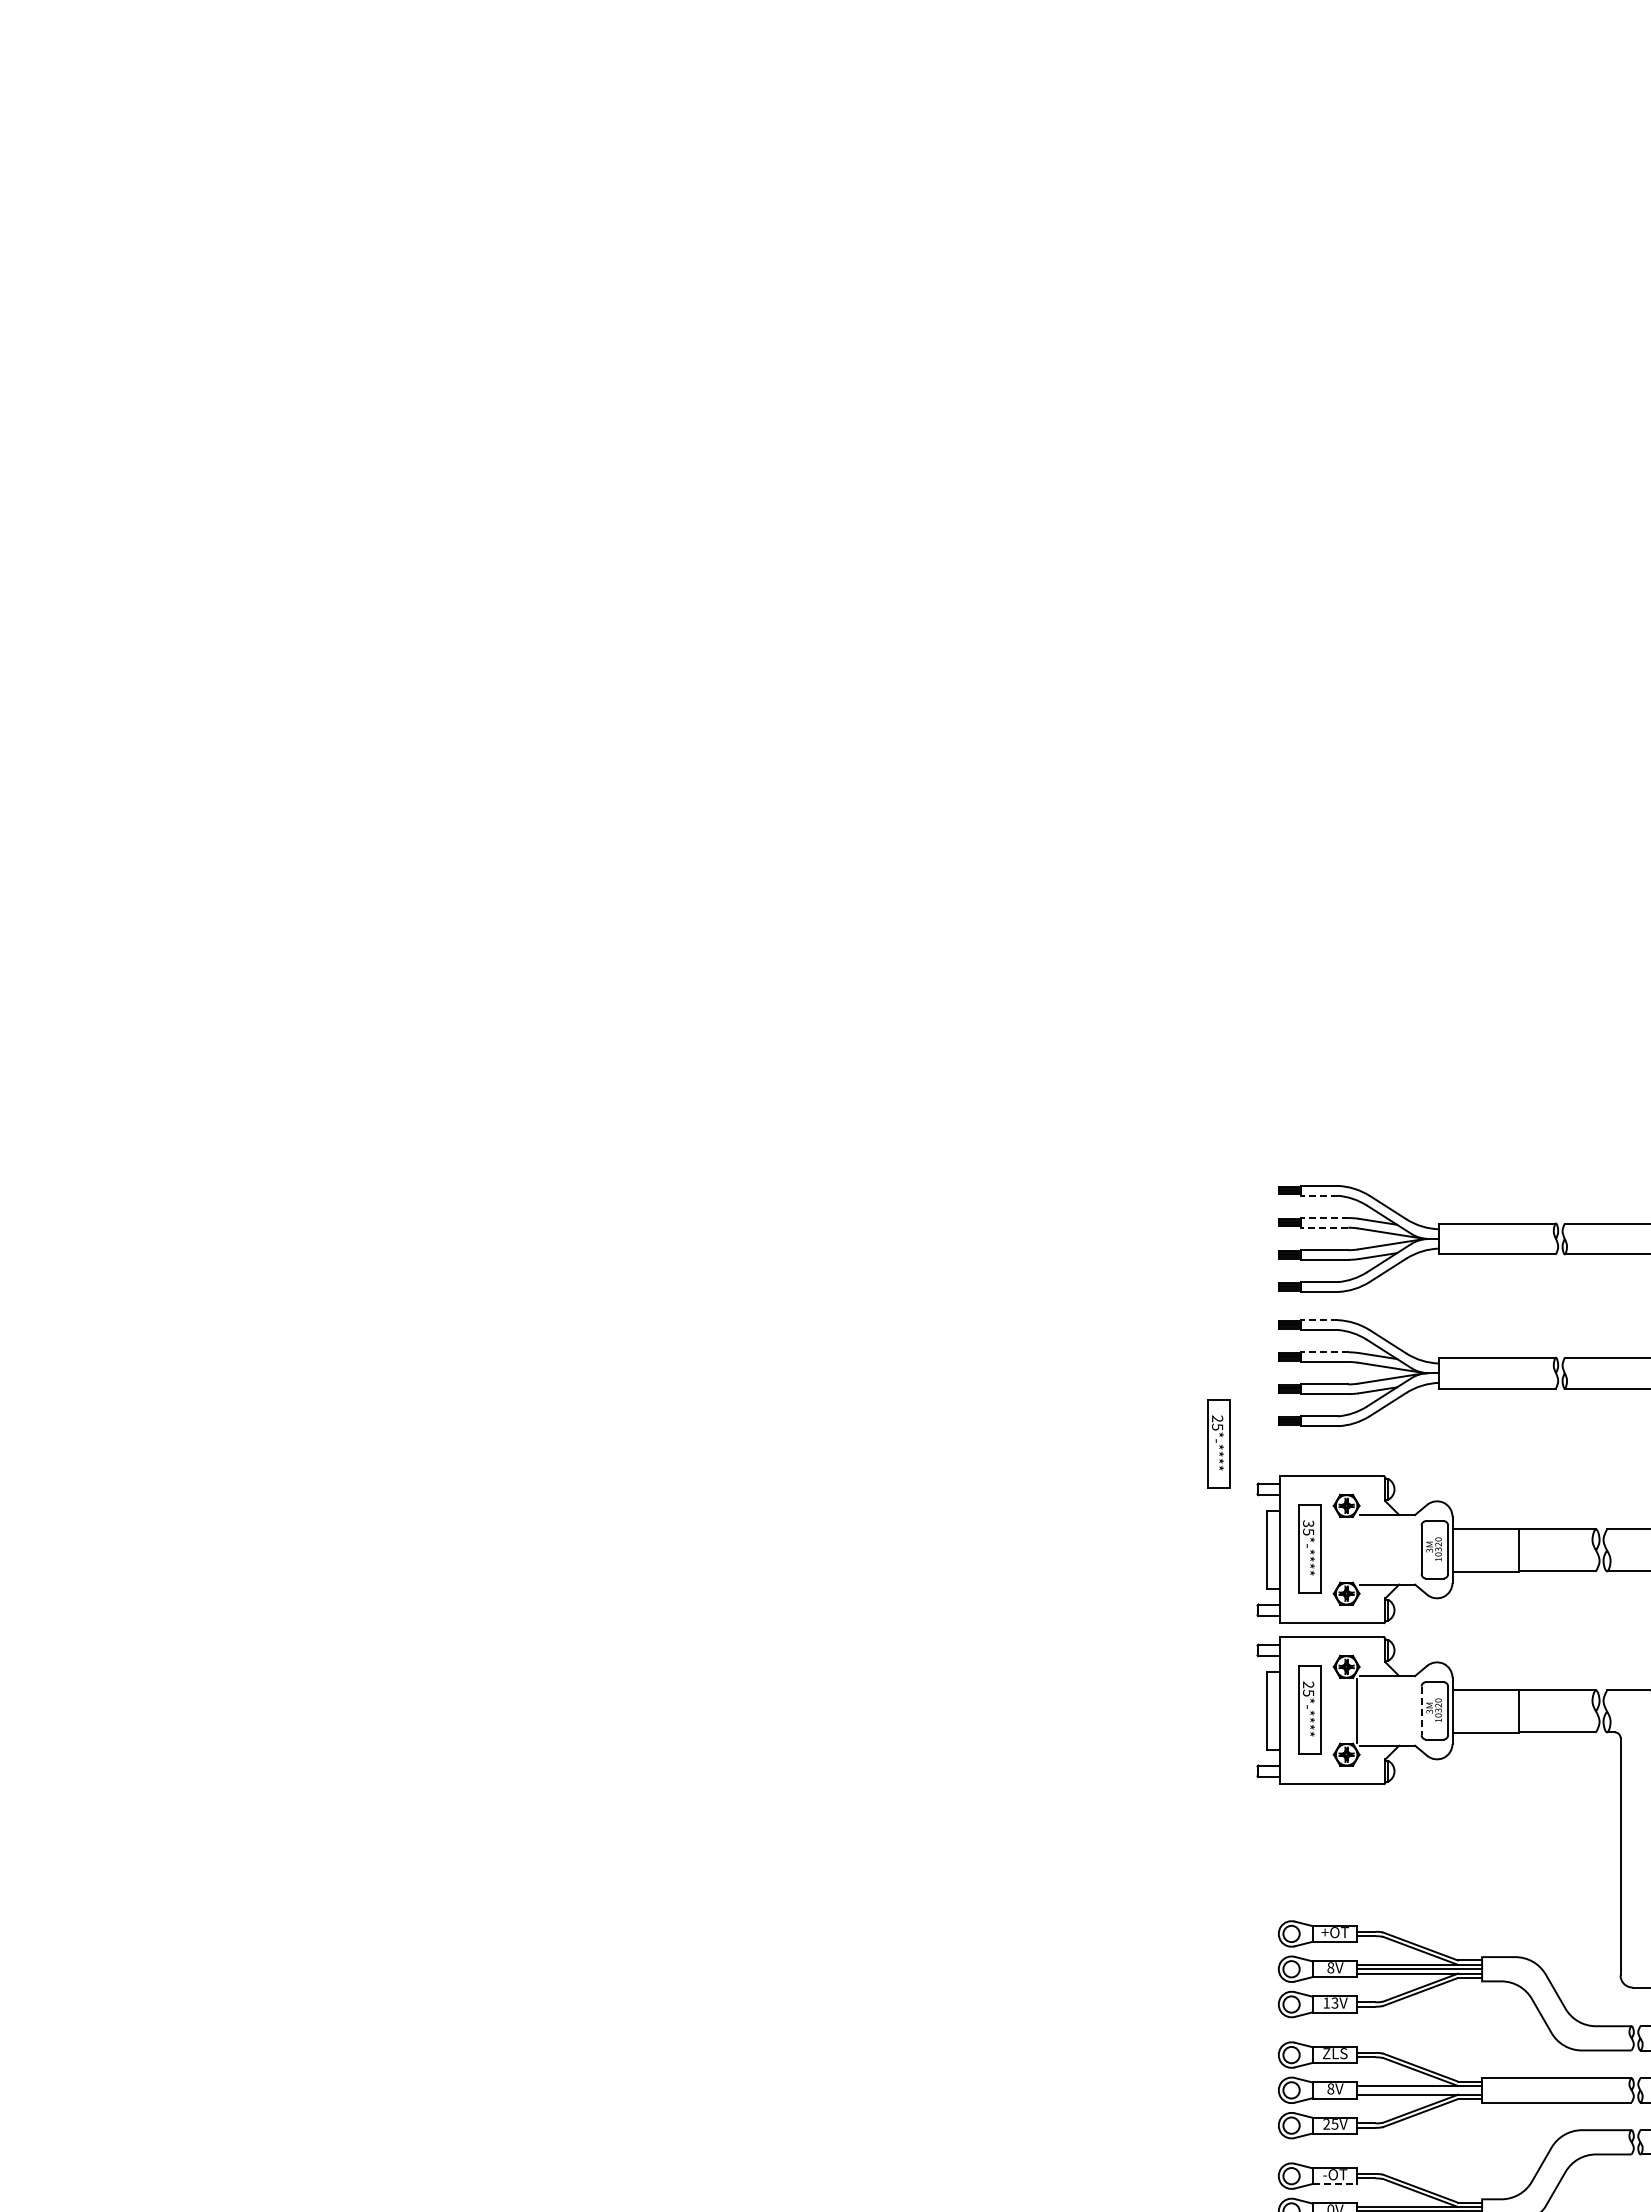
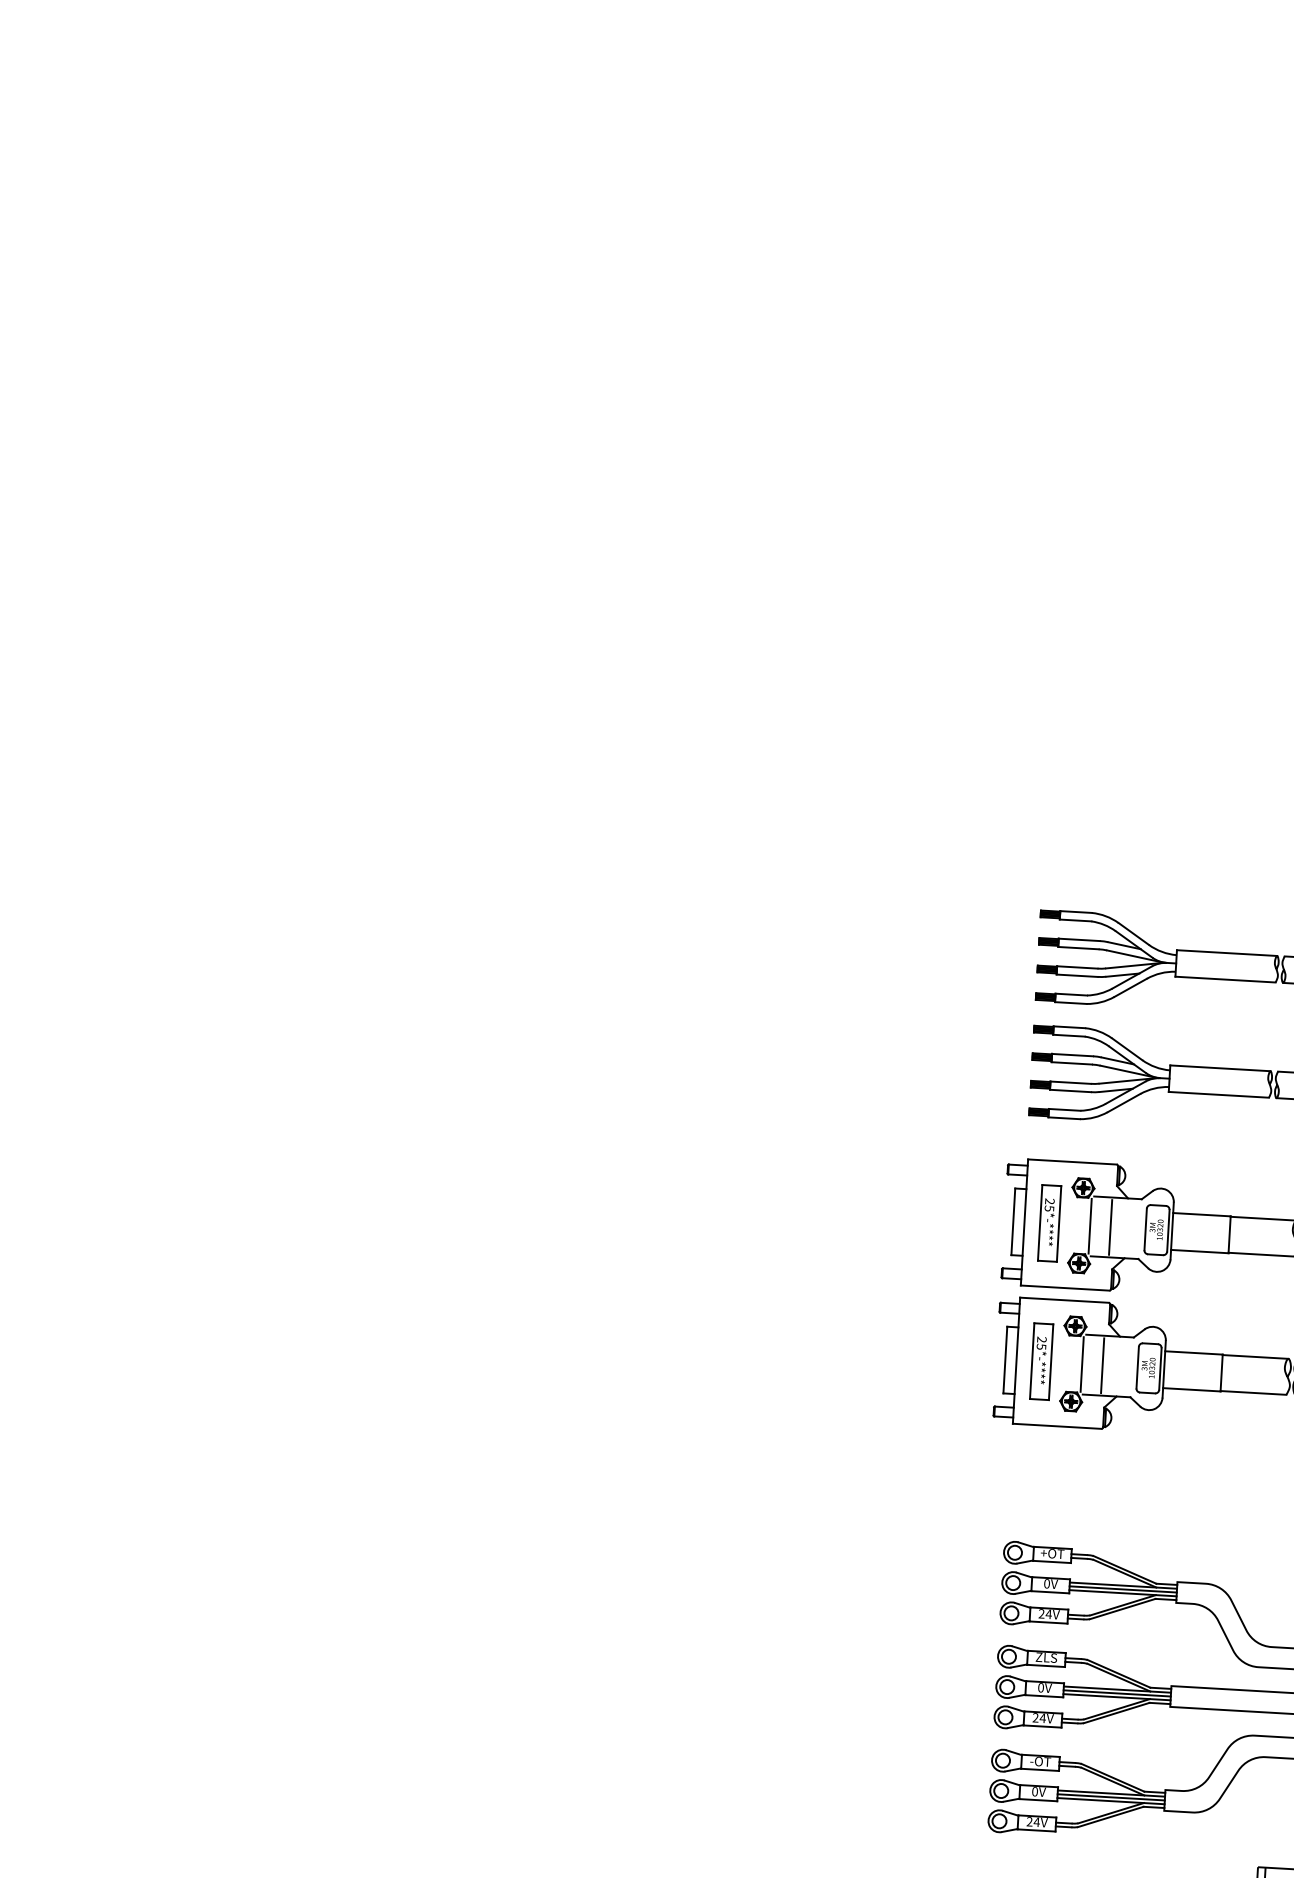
line: (1319, 1195) -> (1075, 920), dashed -> solid
line: (1325, 1218) -> (1079, 940), dashed -> solid
line: (1324, 1227) -> (1078, 947), dashed -> solid
line: (1319, 1320) -> (1069, 1027), dashed -> solid
line: (1325, 1352) -> (1072, 1055), dashed -> solid
part: (1218, 1443) -> (976, 1128), removed
text: (1308, 1523) -> (1049, 1201), 35*-**** -> 25*-****
line: (1356, 1549) -> (1089, 1225), added
line: (1380, 1549) -> (1110, 1227), added
line: (1380, 1710) -> (1102, 1365), added
line: (1421, 1711) -> (1137, 1368), dashed -> solid
text: (1330, 1967) -> (1046, 1583), 8V -> 0V
text: (1330, 2002) -> (1045, 1613), 13V -> 24V
text: (1330, 2088) -> (1040, 1687), 8V -> 0V
line: (1419, 2090) -> (1117, 1693), added
text: (1334, 2124) -> (1042, 1718), 25V -> 24V
line: (1335, 2184) -> (1040, 1770), dashed -> solid

